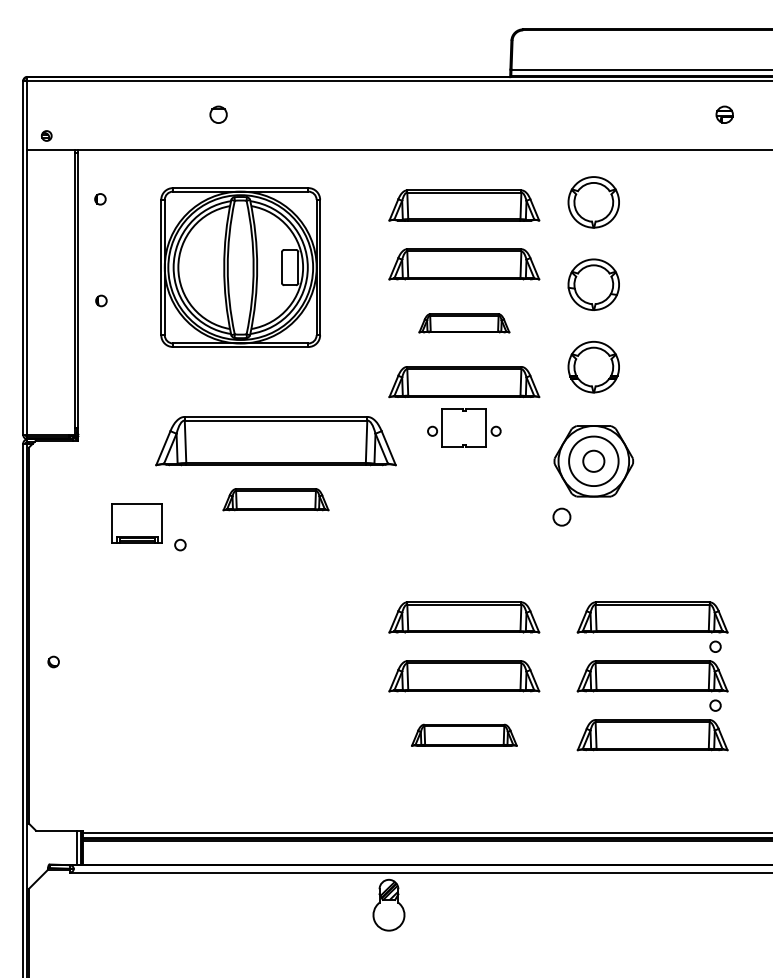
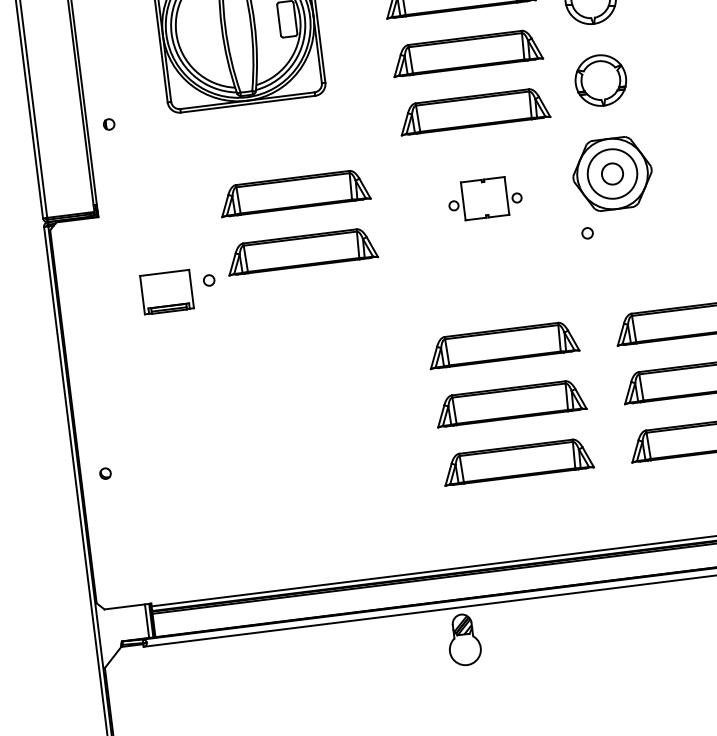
part: (101, 300) -> (109, 124), moved
part: (464, 323) -> (467, 53), size x1.67
part: (464, 427) -> (485, 198), moved
part: (275, 440) -> (294, 192), size x0.62
part: (275, 499) -> (301, 251), size x1.43
circle: (561, 516) -> (587, 232), size x0.62
circle: (180, 544) -> (209, 279), moved
part: (53, 661) -> (105, 473), moved
part: (464, 735) -> (518, 462), size x1.43

